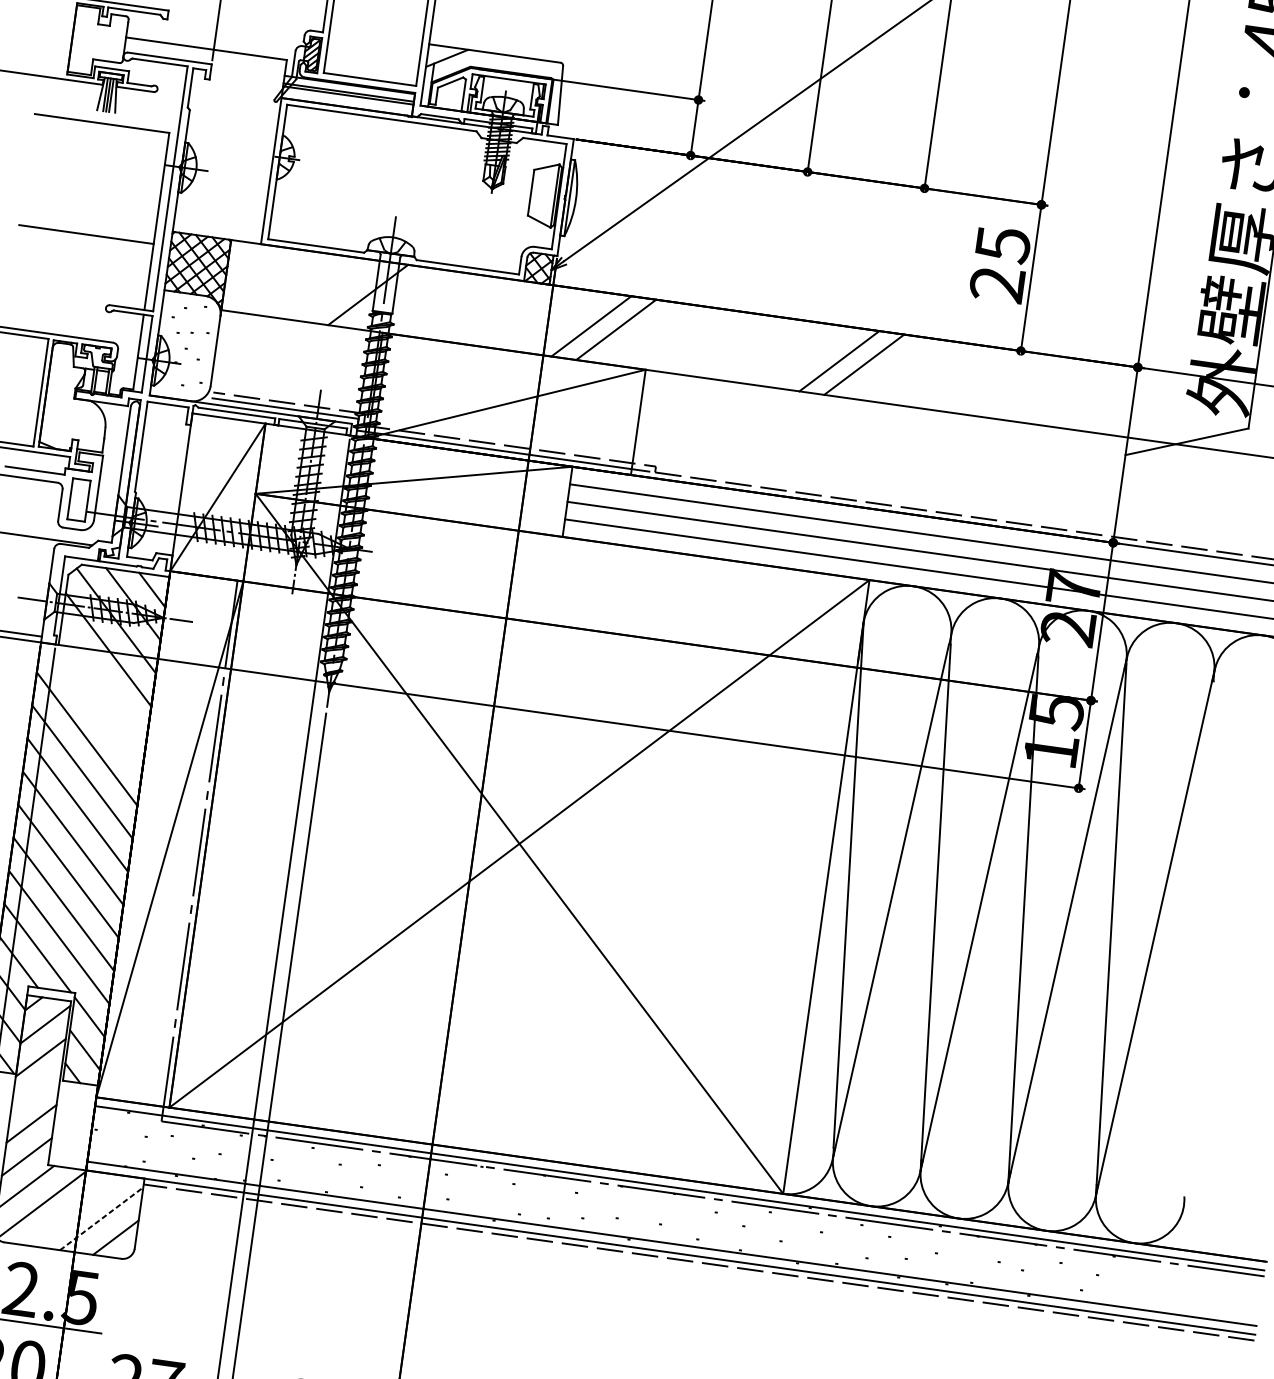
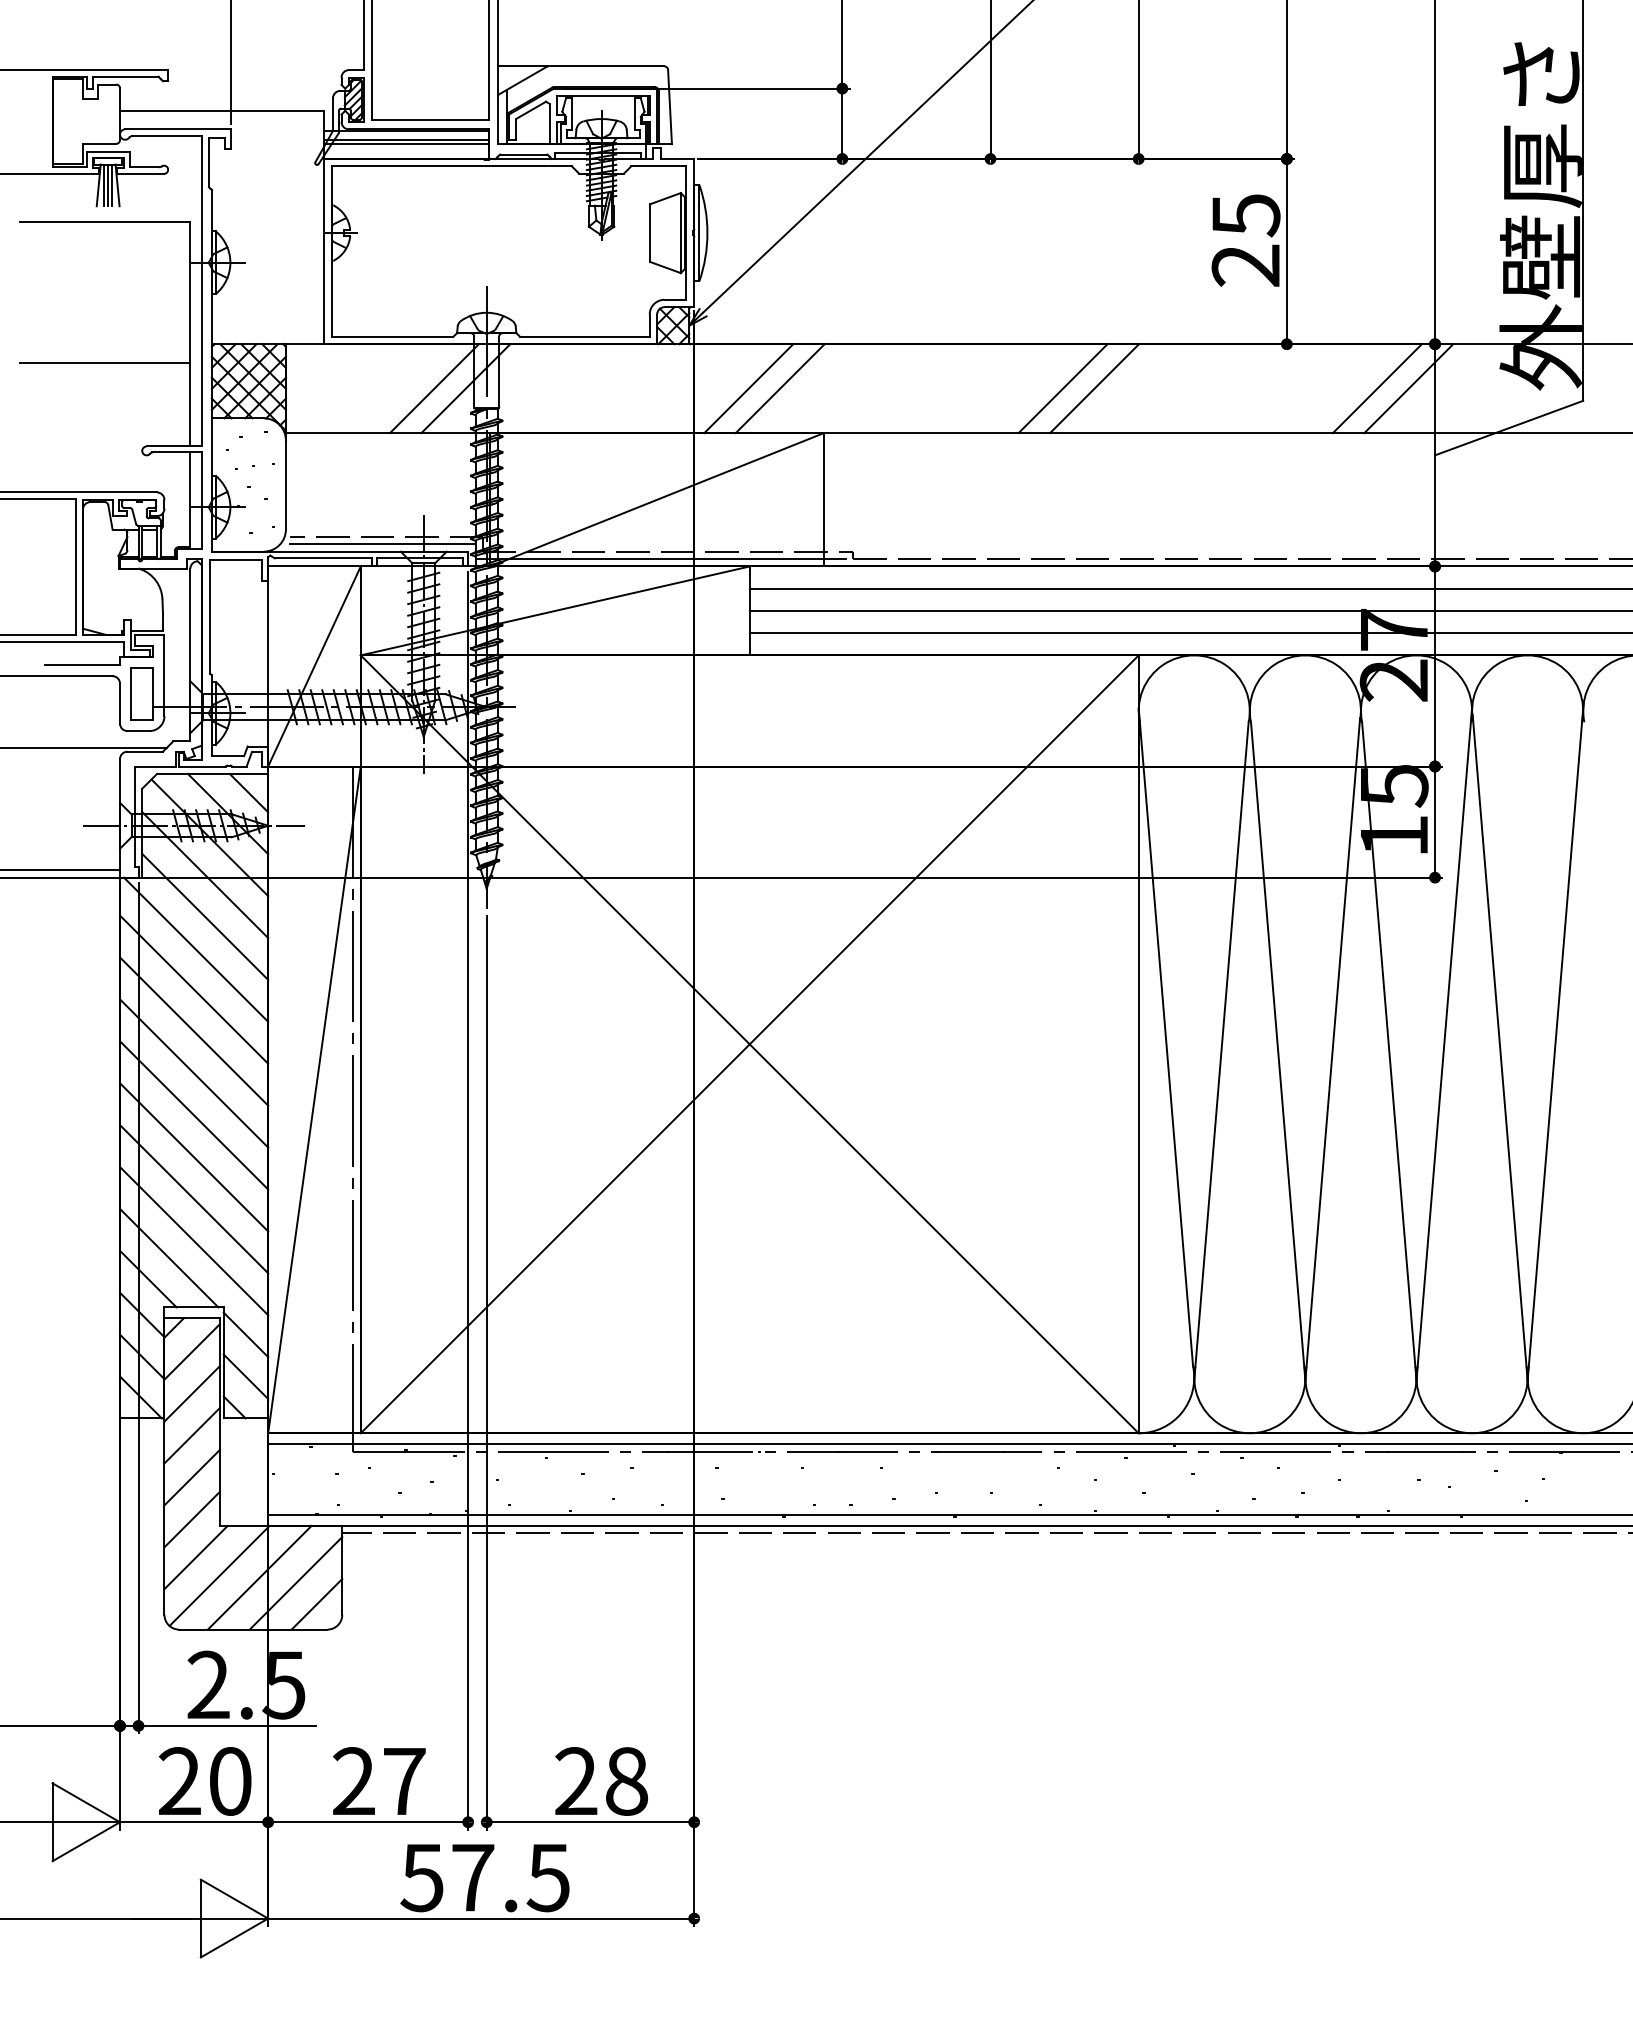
line: (342, 291) -> (433, 388), added
line: (1086, 395) -> (1376, 388), added
line: (1112, 399) -> (1408, 388), added
line: (104, 682) -> (205, 916), added
line: (93, 707) -> (196, 949), added
line: (36, 1090) -> (192, 1435), added
line: (73, 1210) -> (259, 1577), added
line: (102, 1219) -> (296, 1583), dashed -> solid

